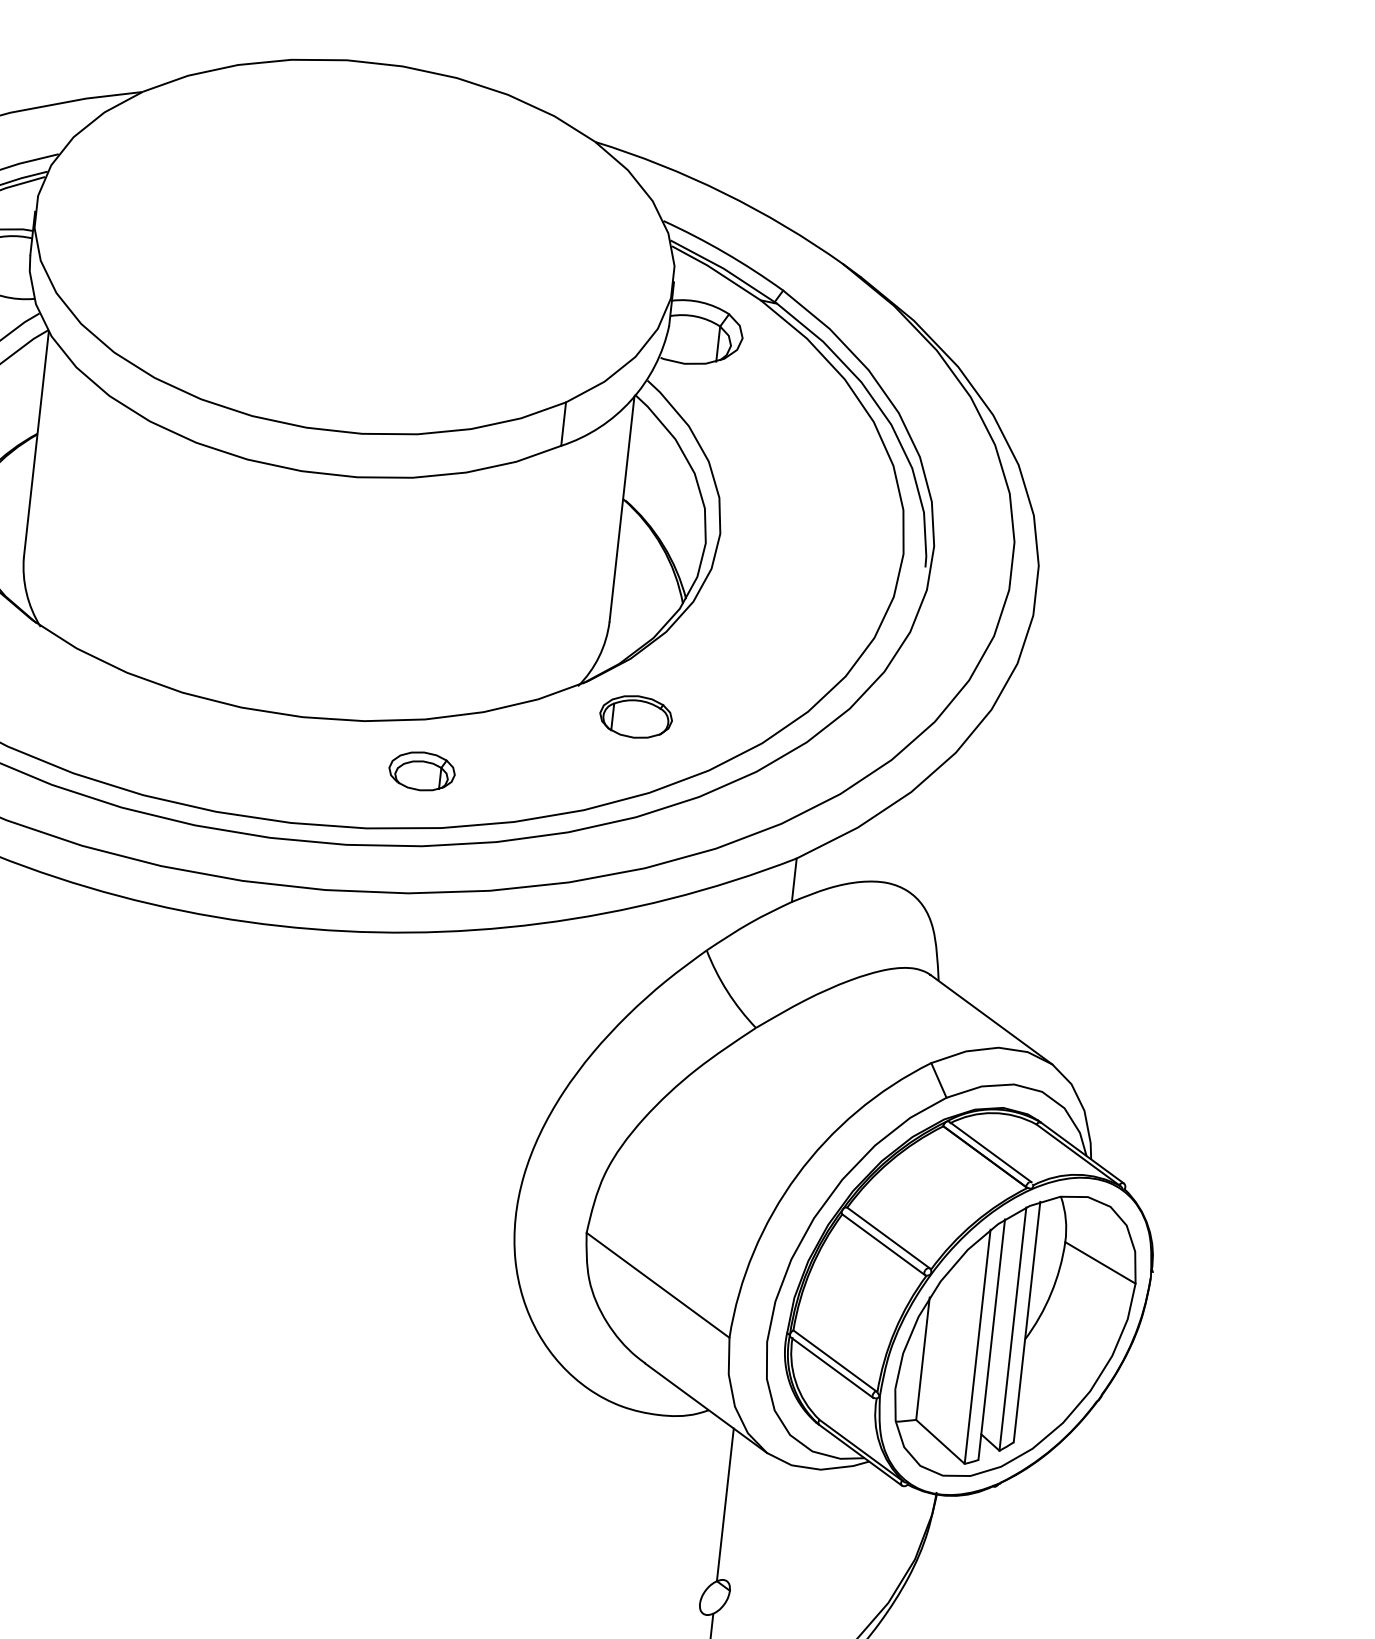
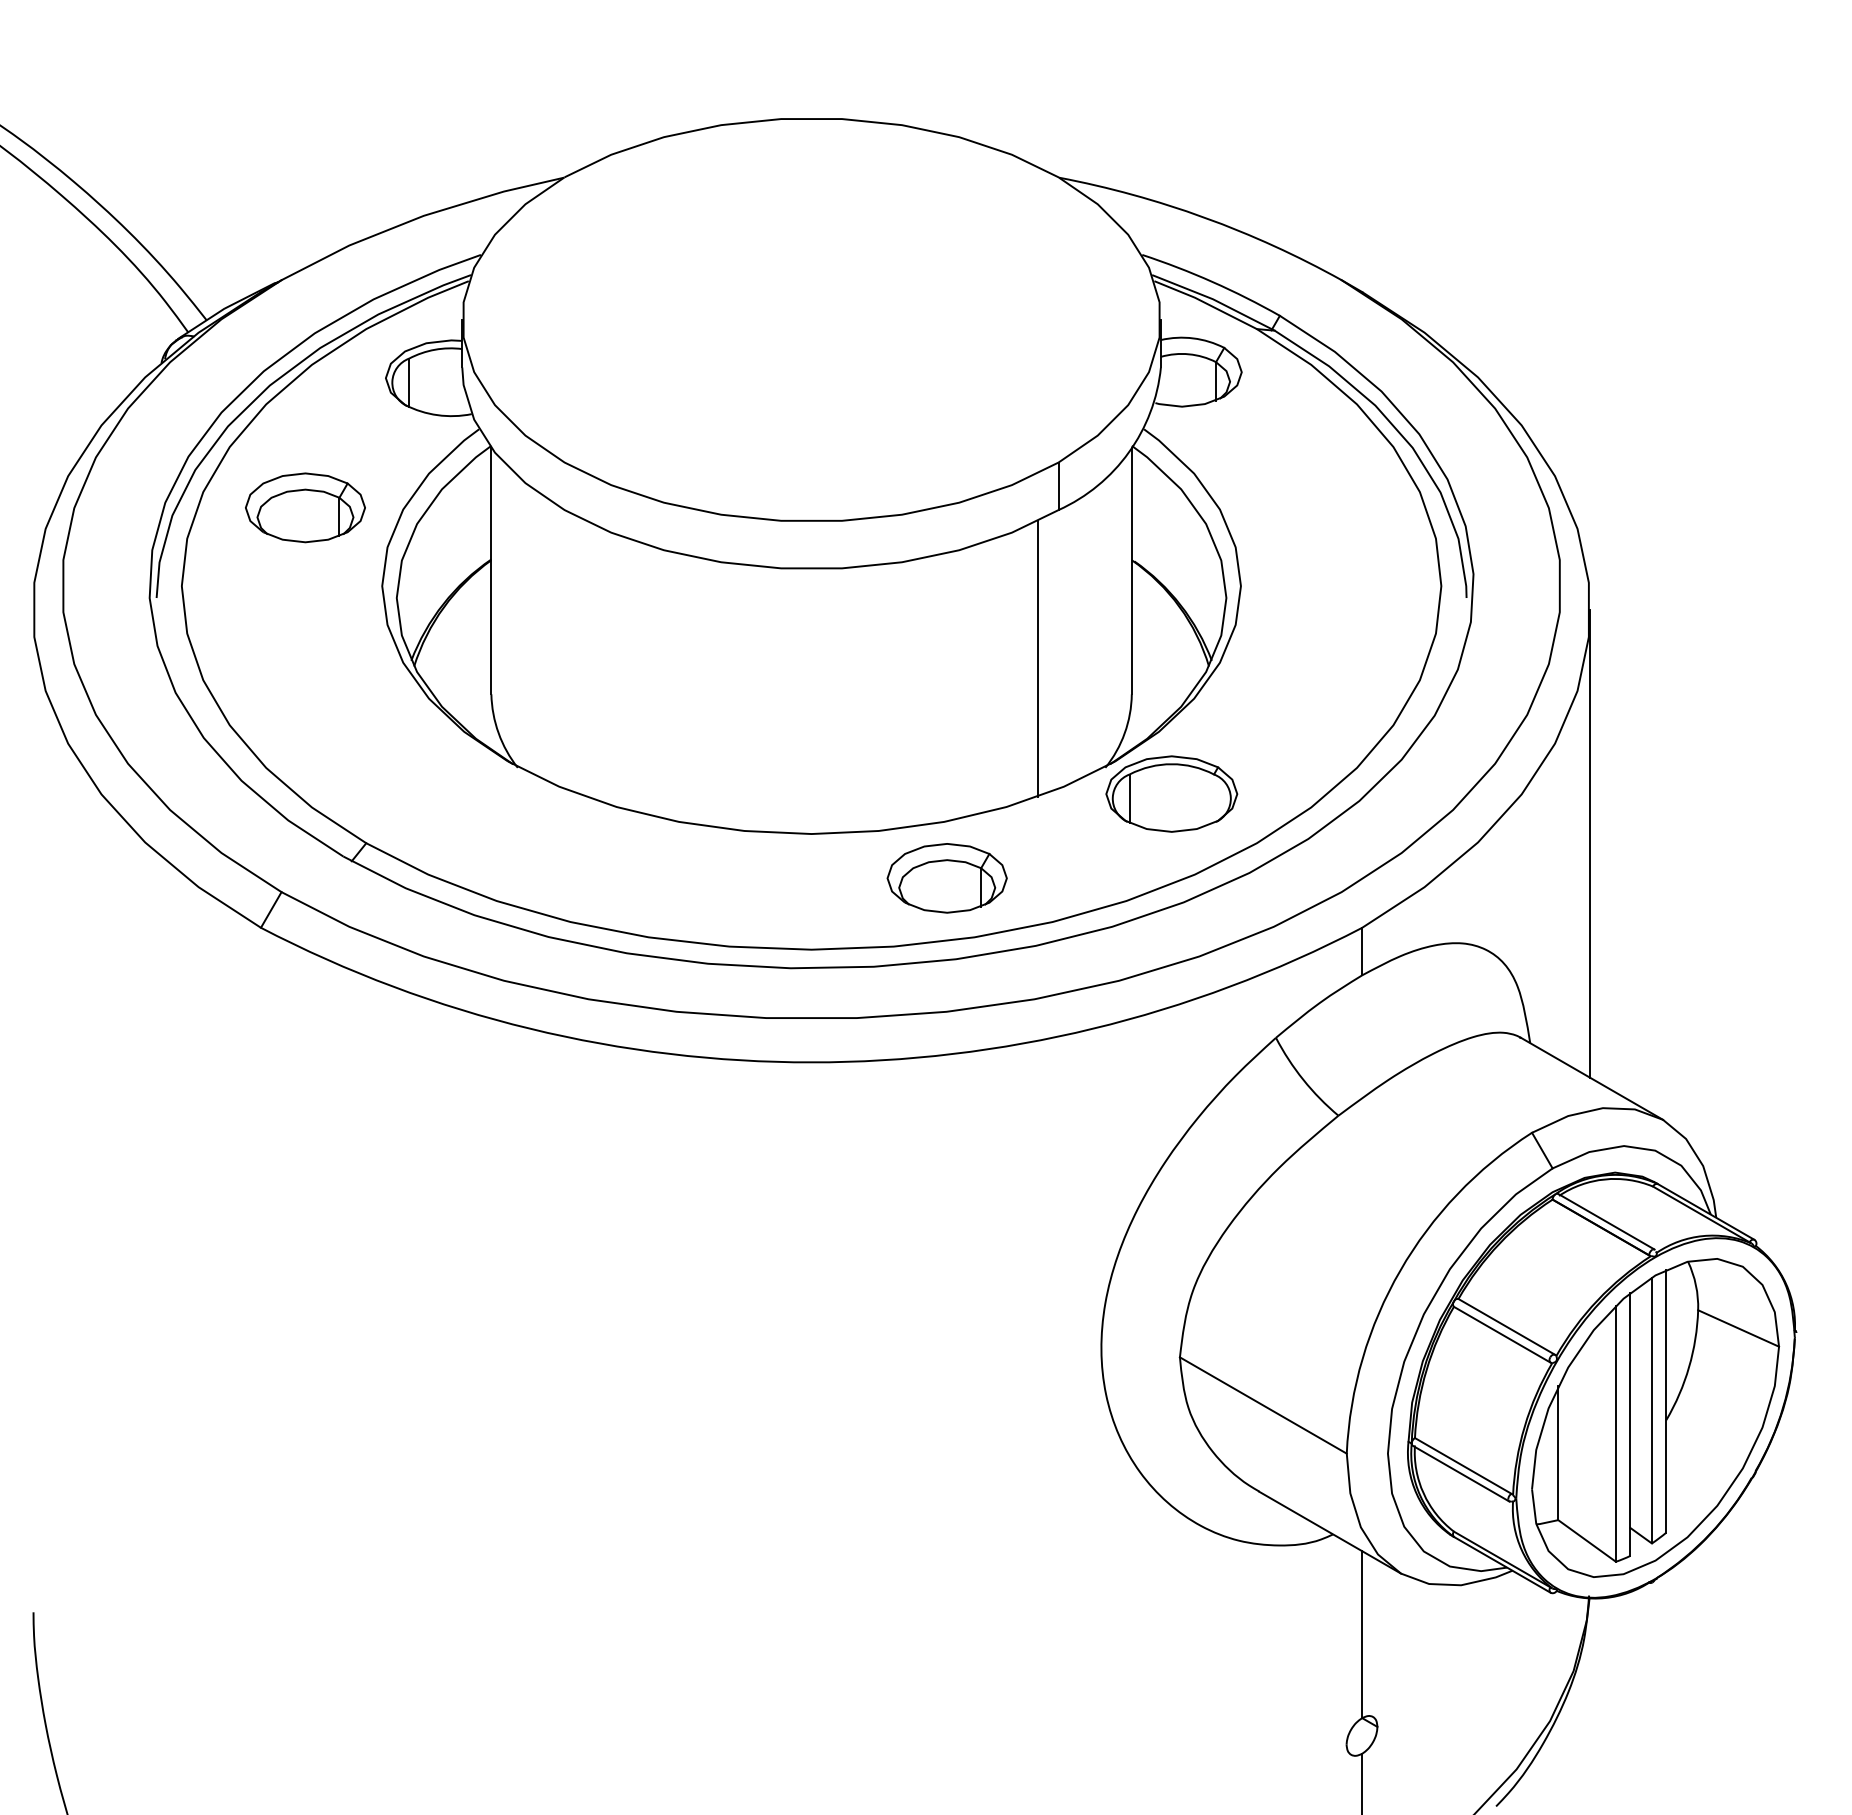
line: (527, 579) -> (1038, 658), added
part: (635, 716) -> (1171, 793), size x1.67
part: (421, 771) -> (946, 878), size x1.67
line: (1013, 804) -> (1590, 843), added

